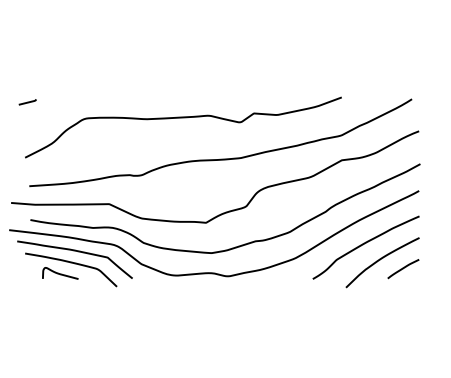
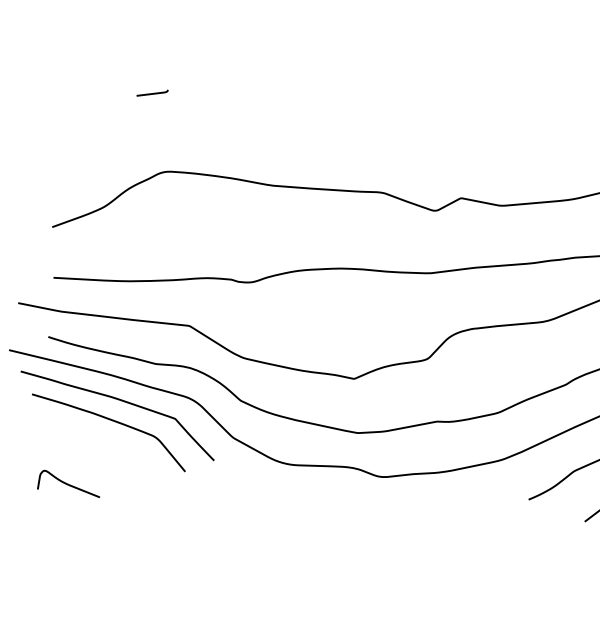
line: (27, 102) -> (152, 93), moved
curve: (60, 273) -> (69, 483), moved

